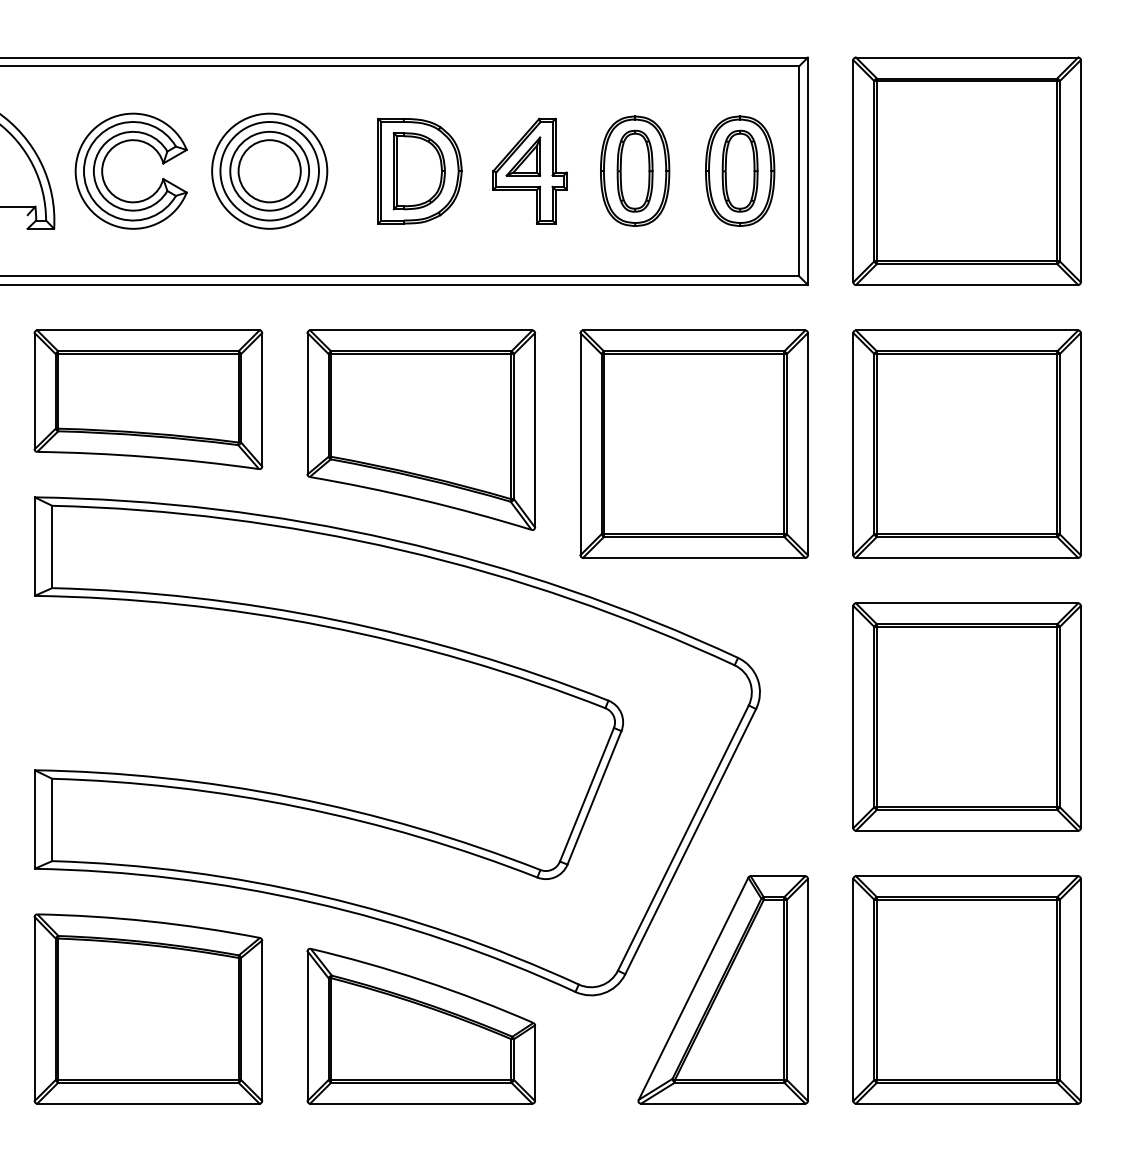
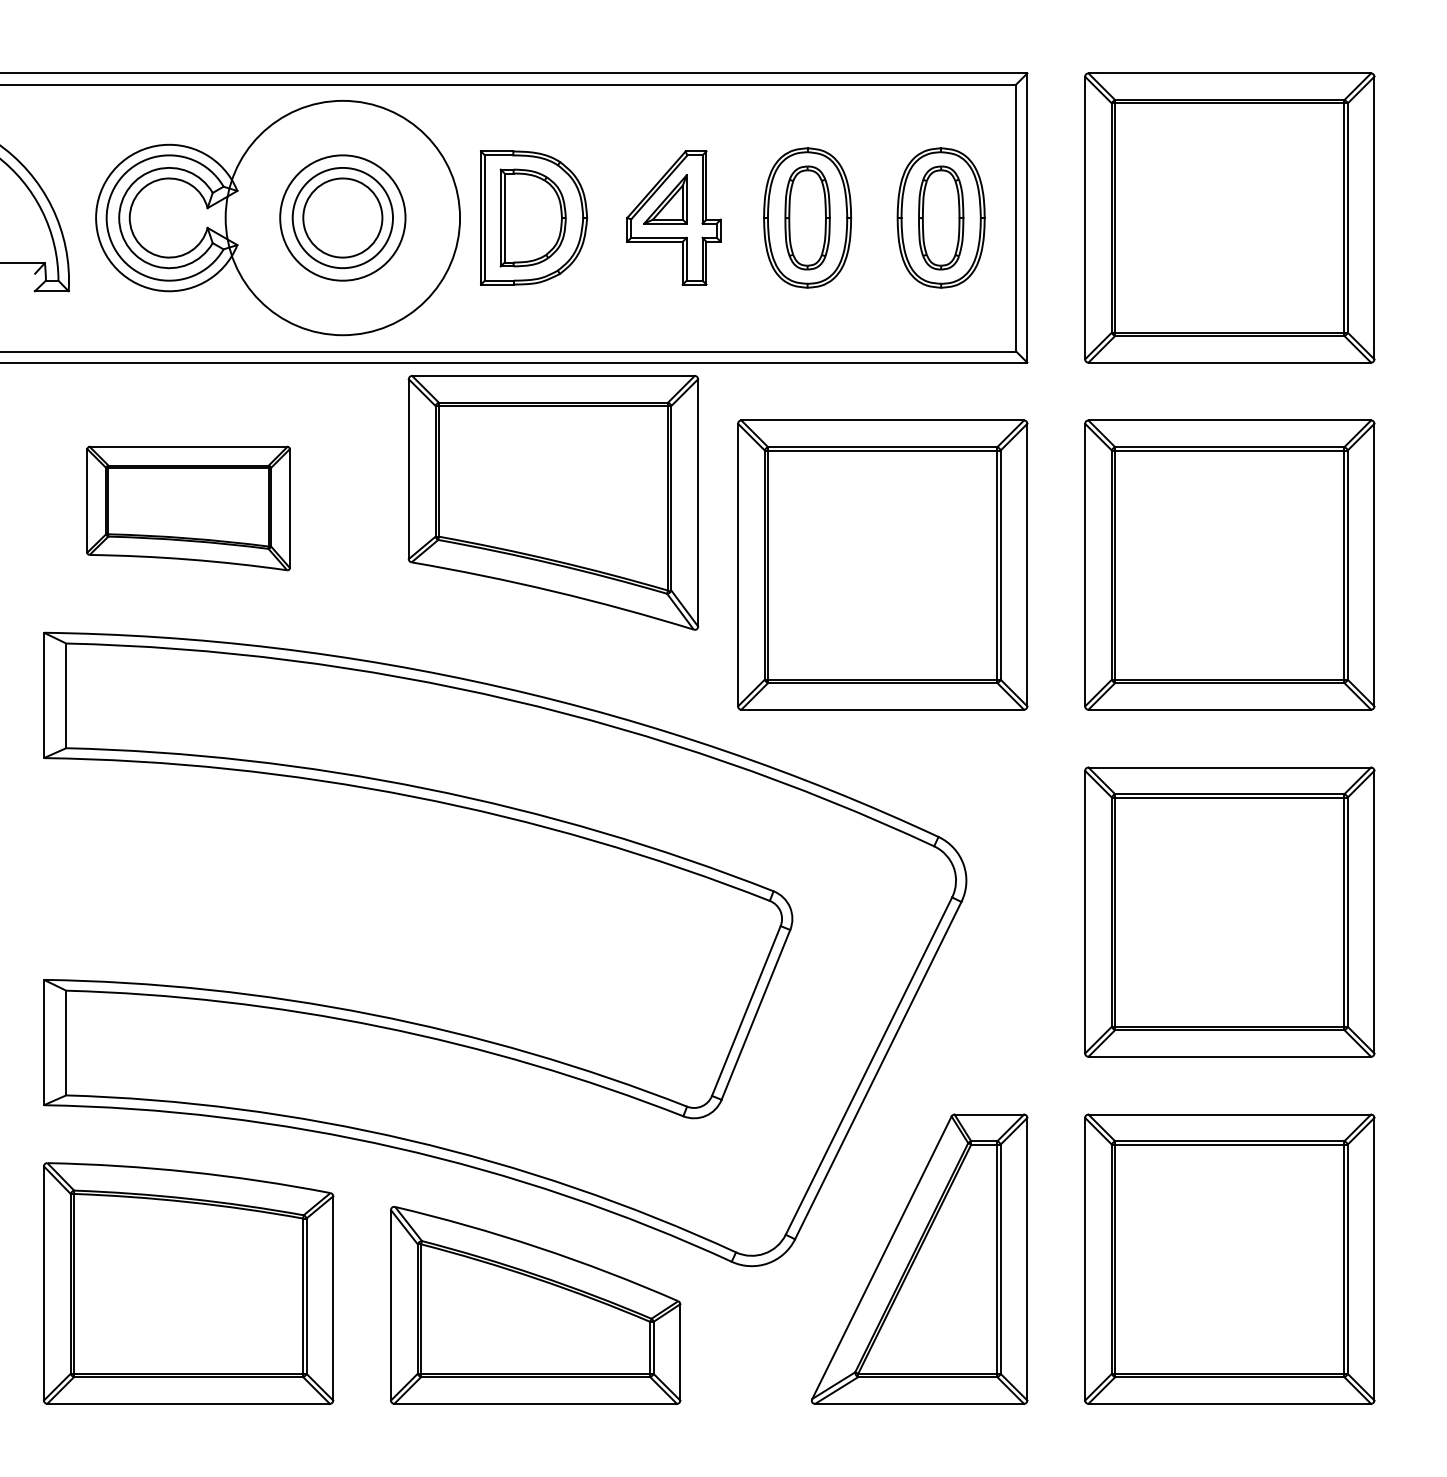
circle: (269, 170) -> (342, 217), size x1.6
part: (148, 399) -> (188, 508), size x0.7
part: (421, 429) -> (553, 501), moved

